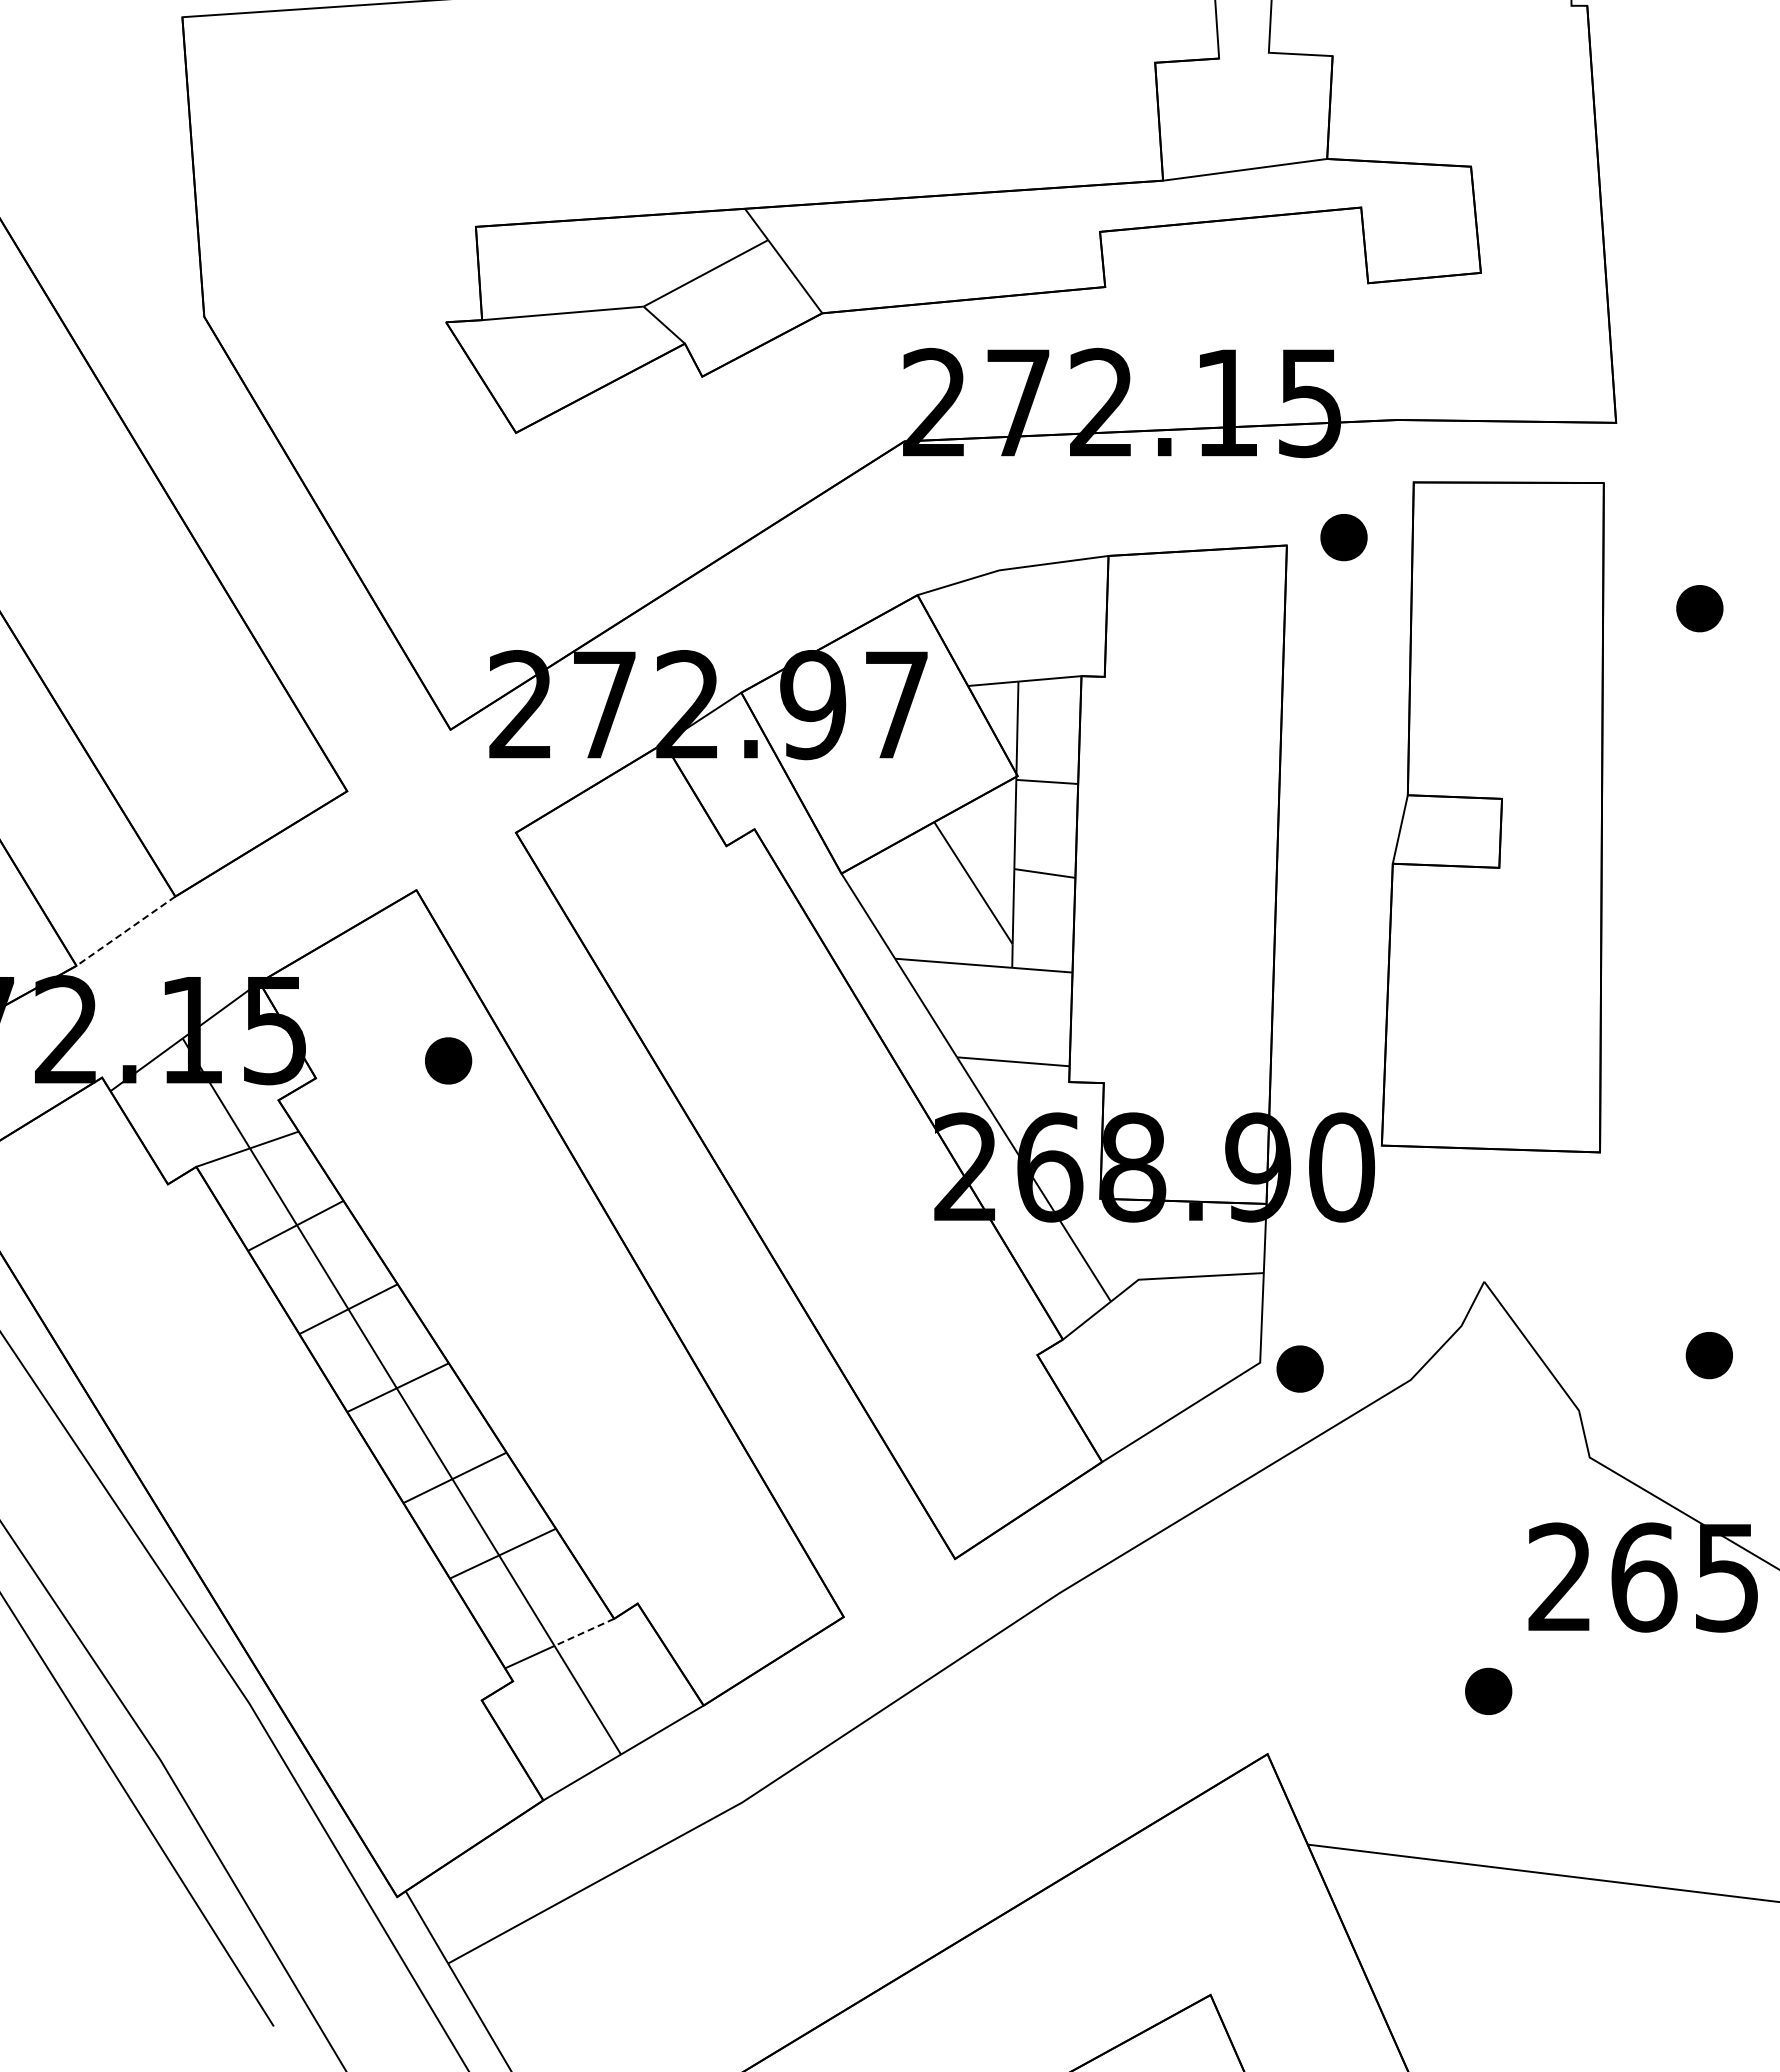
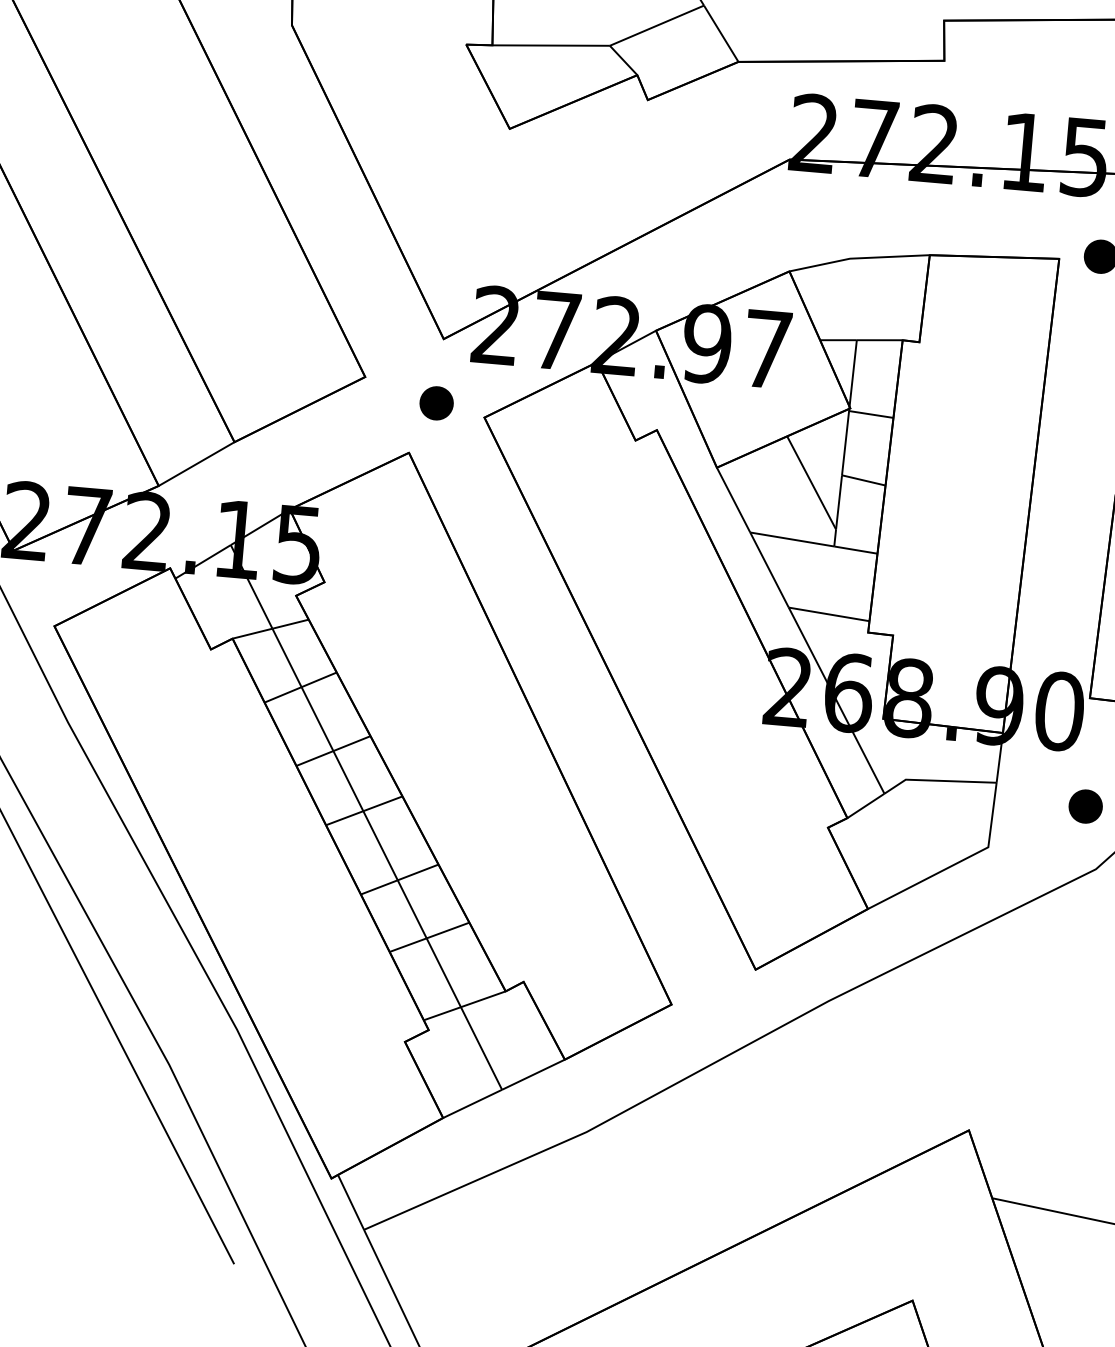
line: (125, 931) -> (196, 464), dashed -> solid
part: (448, 1060) -> (436, 403), moved
part: (1299, 1368) -> (1085, 806), moved
line: (584, 1632) -> (483, 999), dashed -> solid

